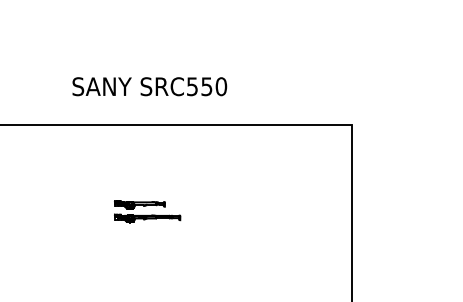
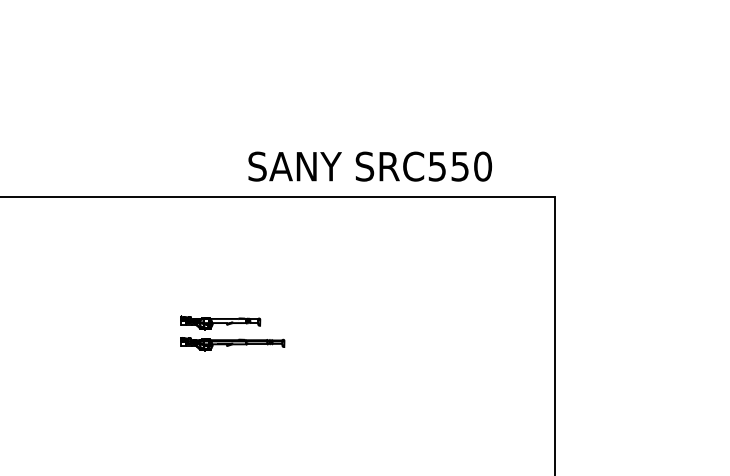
text: (149, 86) -> (369, 166), moved

